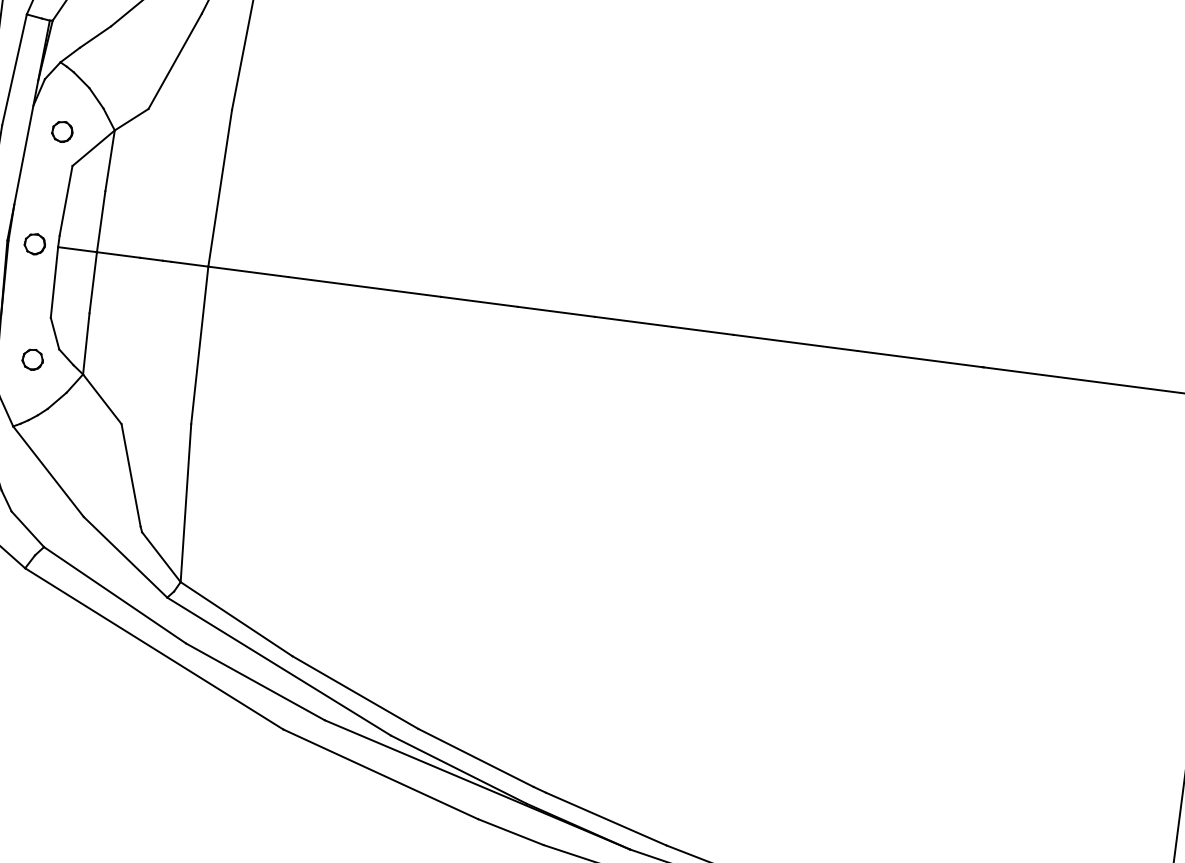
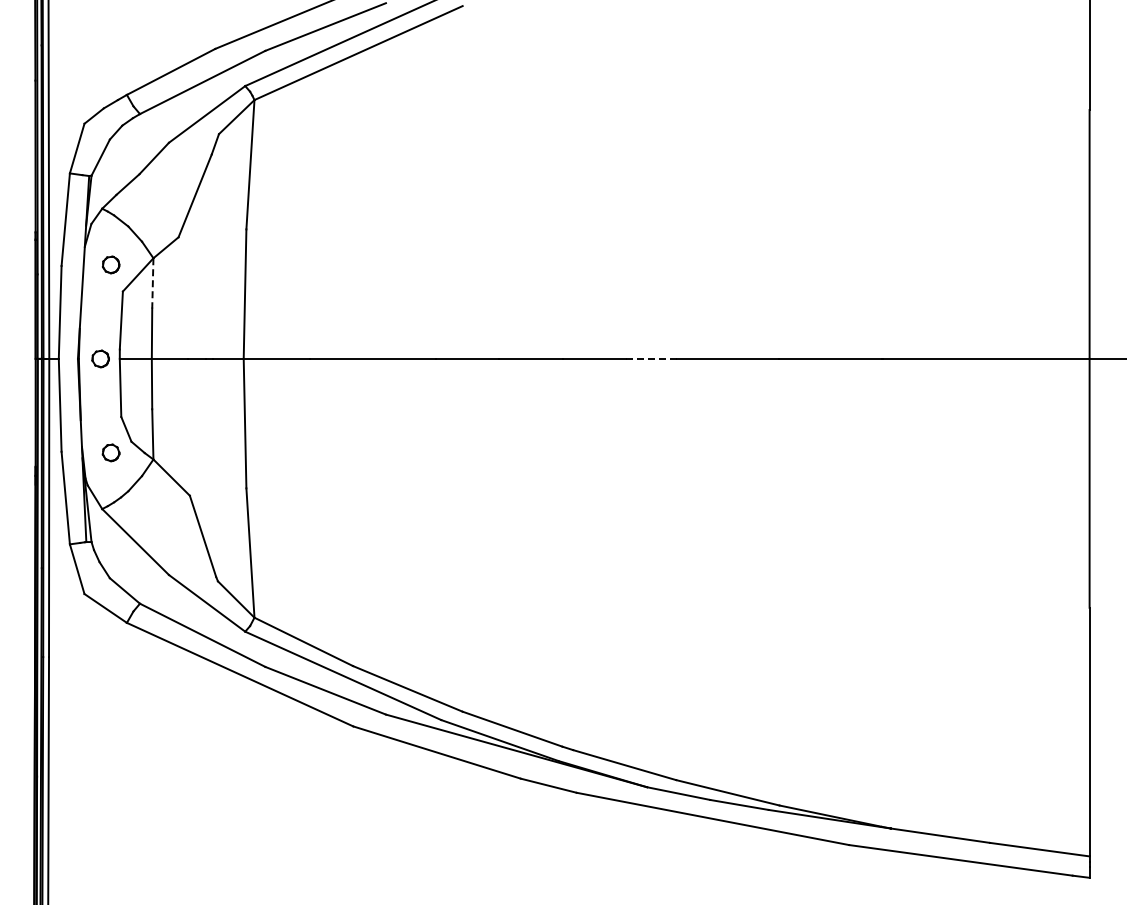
line: (109, 160) -> (152, 283), solid -> dashed
line: (703, 330) -> (652, 358), solid -> dashed

